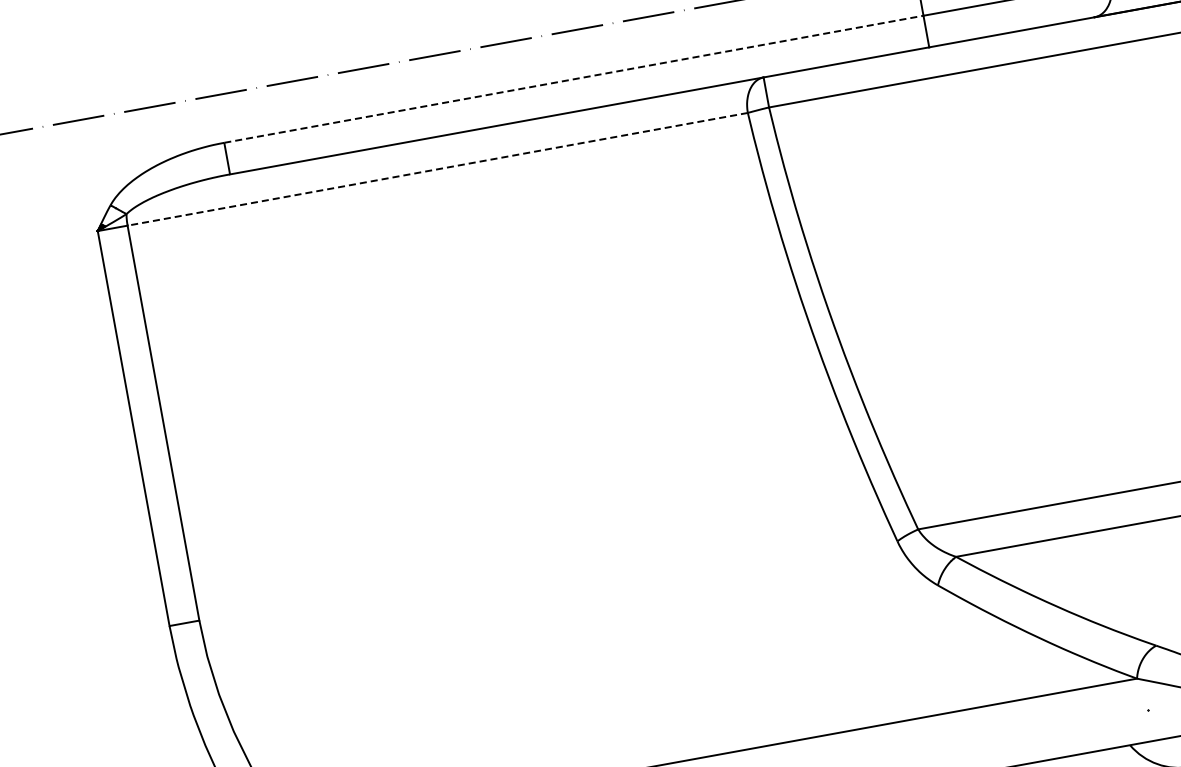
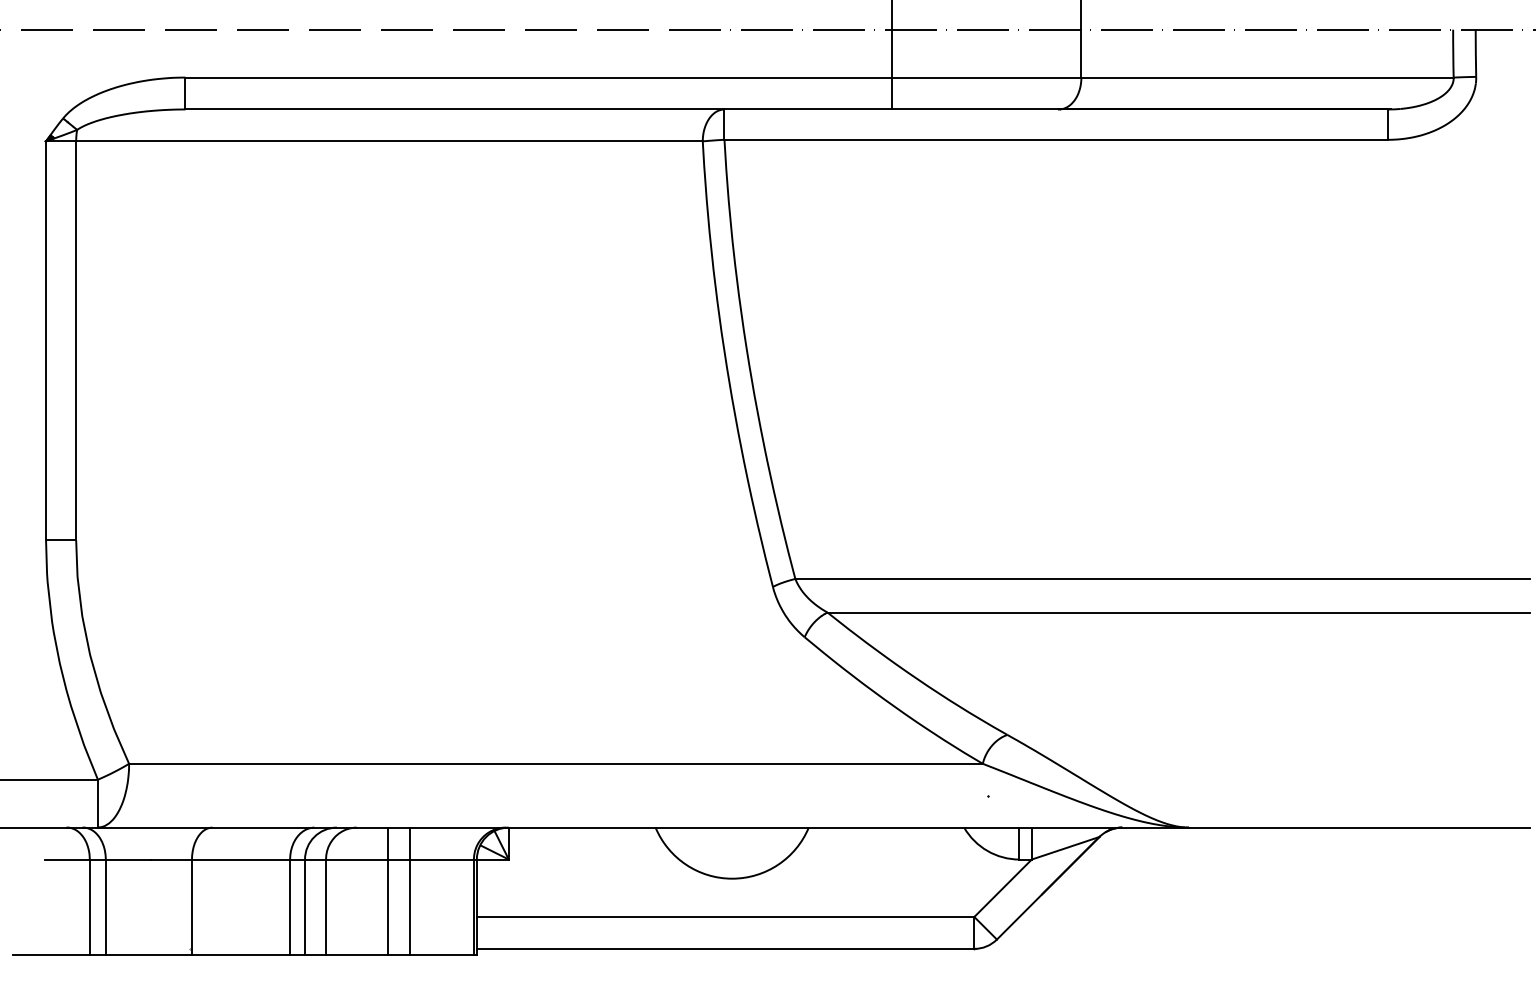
line: (574, 79) -> (539, 77), dashed -> solid
line: (436, 169) -> (388, 141), dashed -> solid

